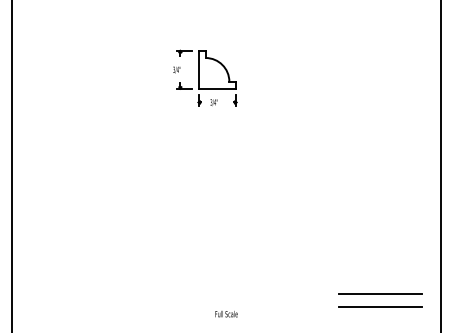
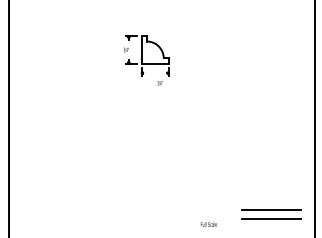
text: (213, 102) -> (159, 83), moved
text: (226, 314) -> (208, 224), moved

